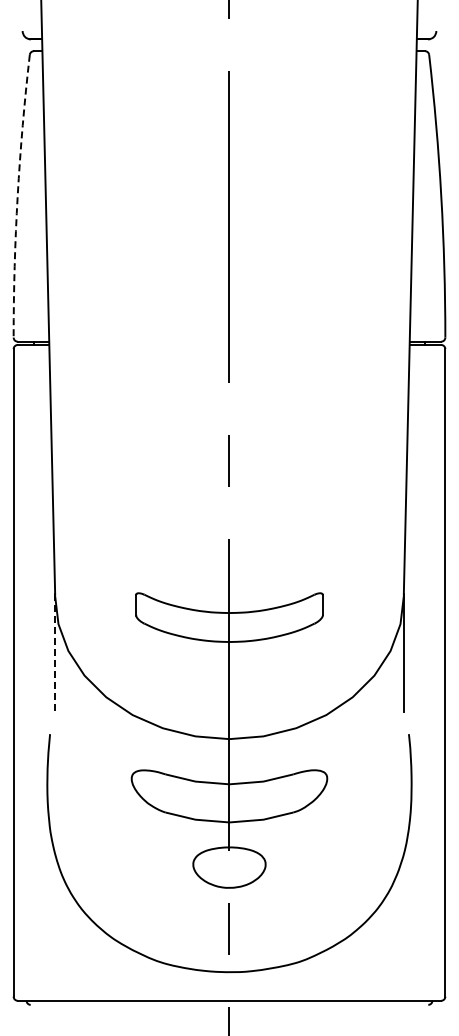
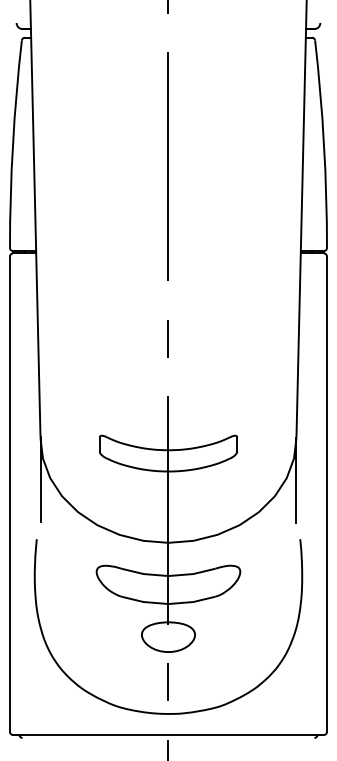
arc: (17, 195) -> (12, 143), dashed -> solid
line: (55, 653) -> (40, 479), dashed -> solid

